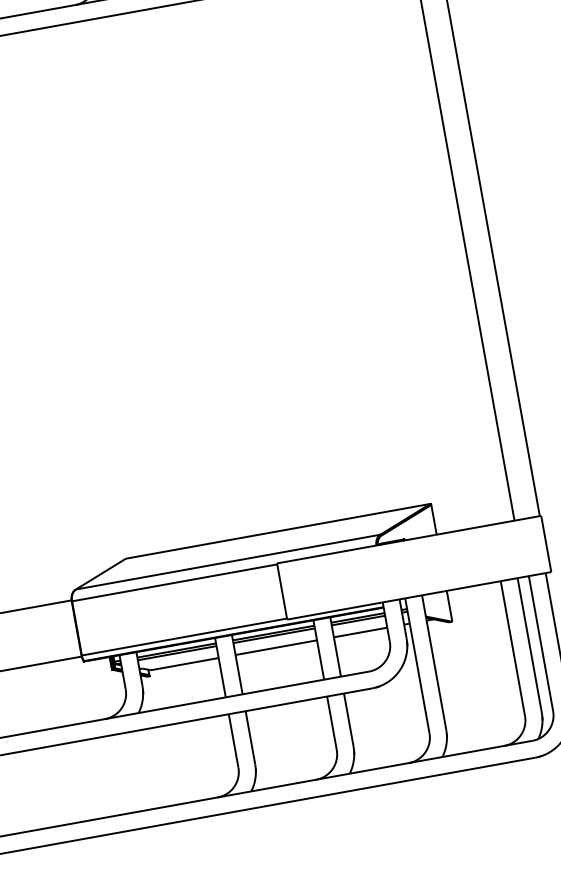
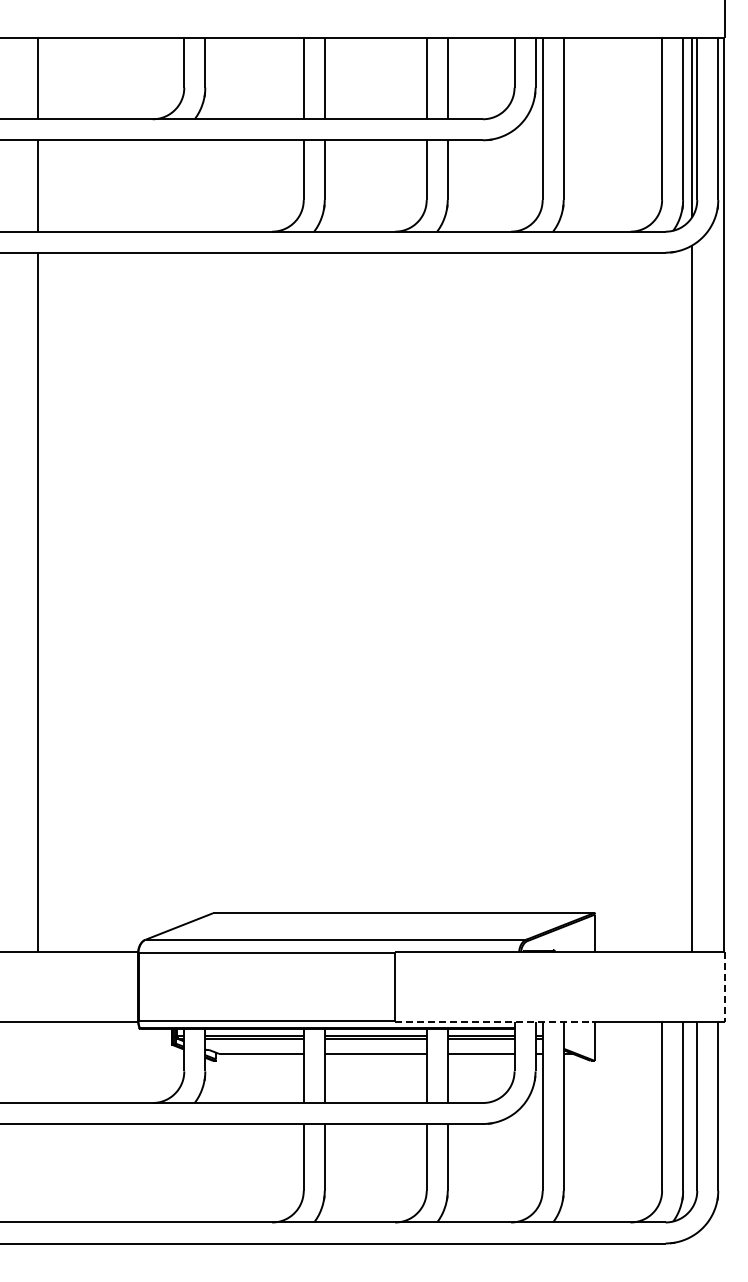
line: (546, 544) -> (725, 987), solid -> dashed
line: (365, 605) -> (493, 1022), solid -> dashed

